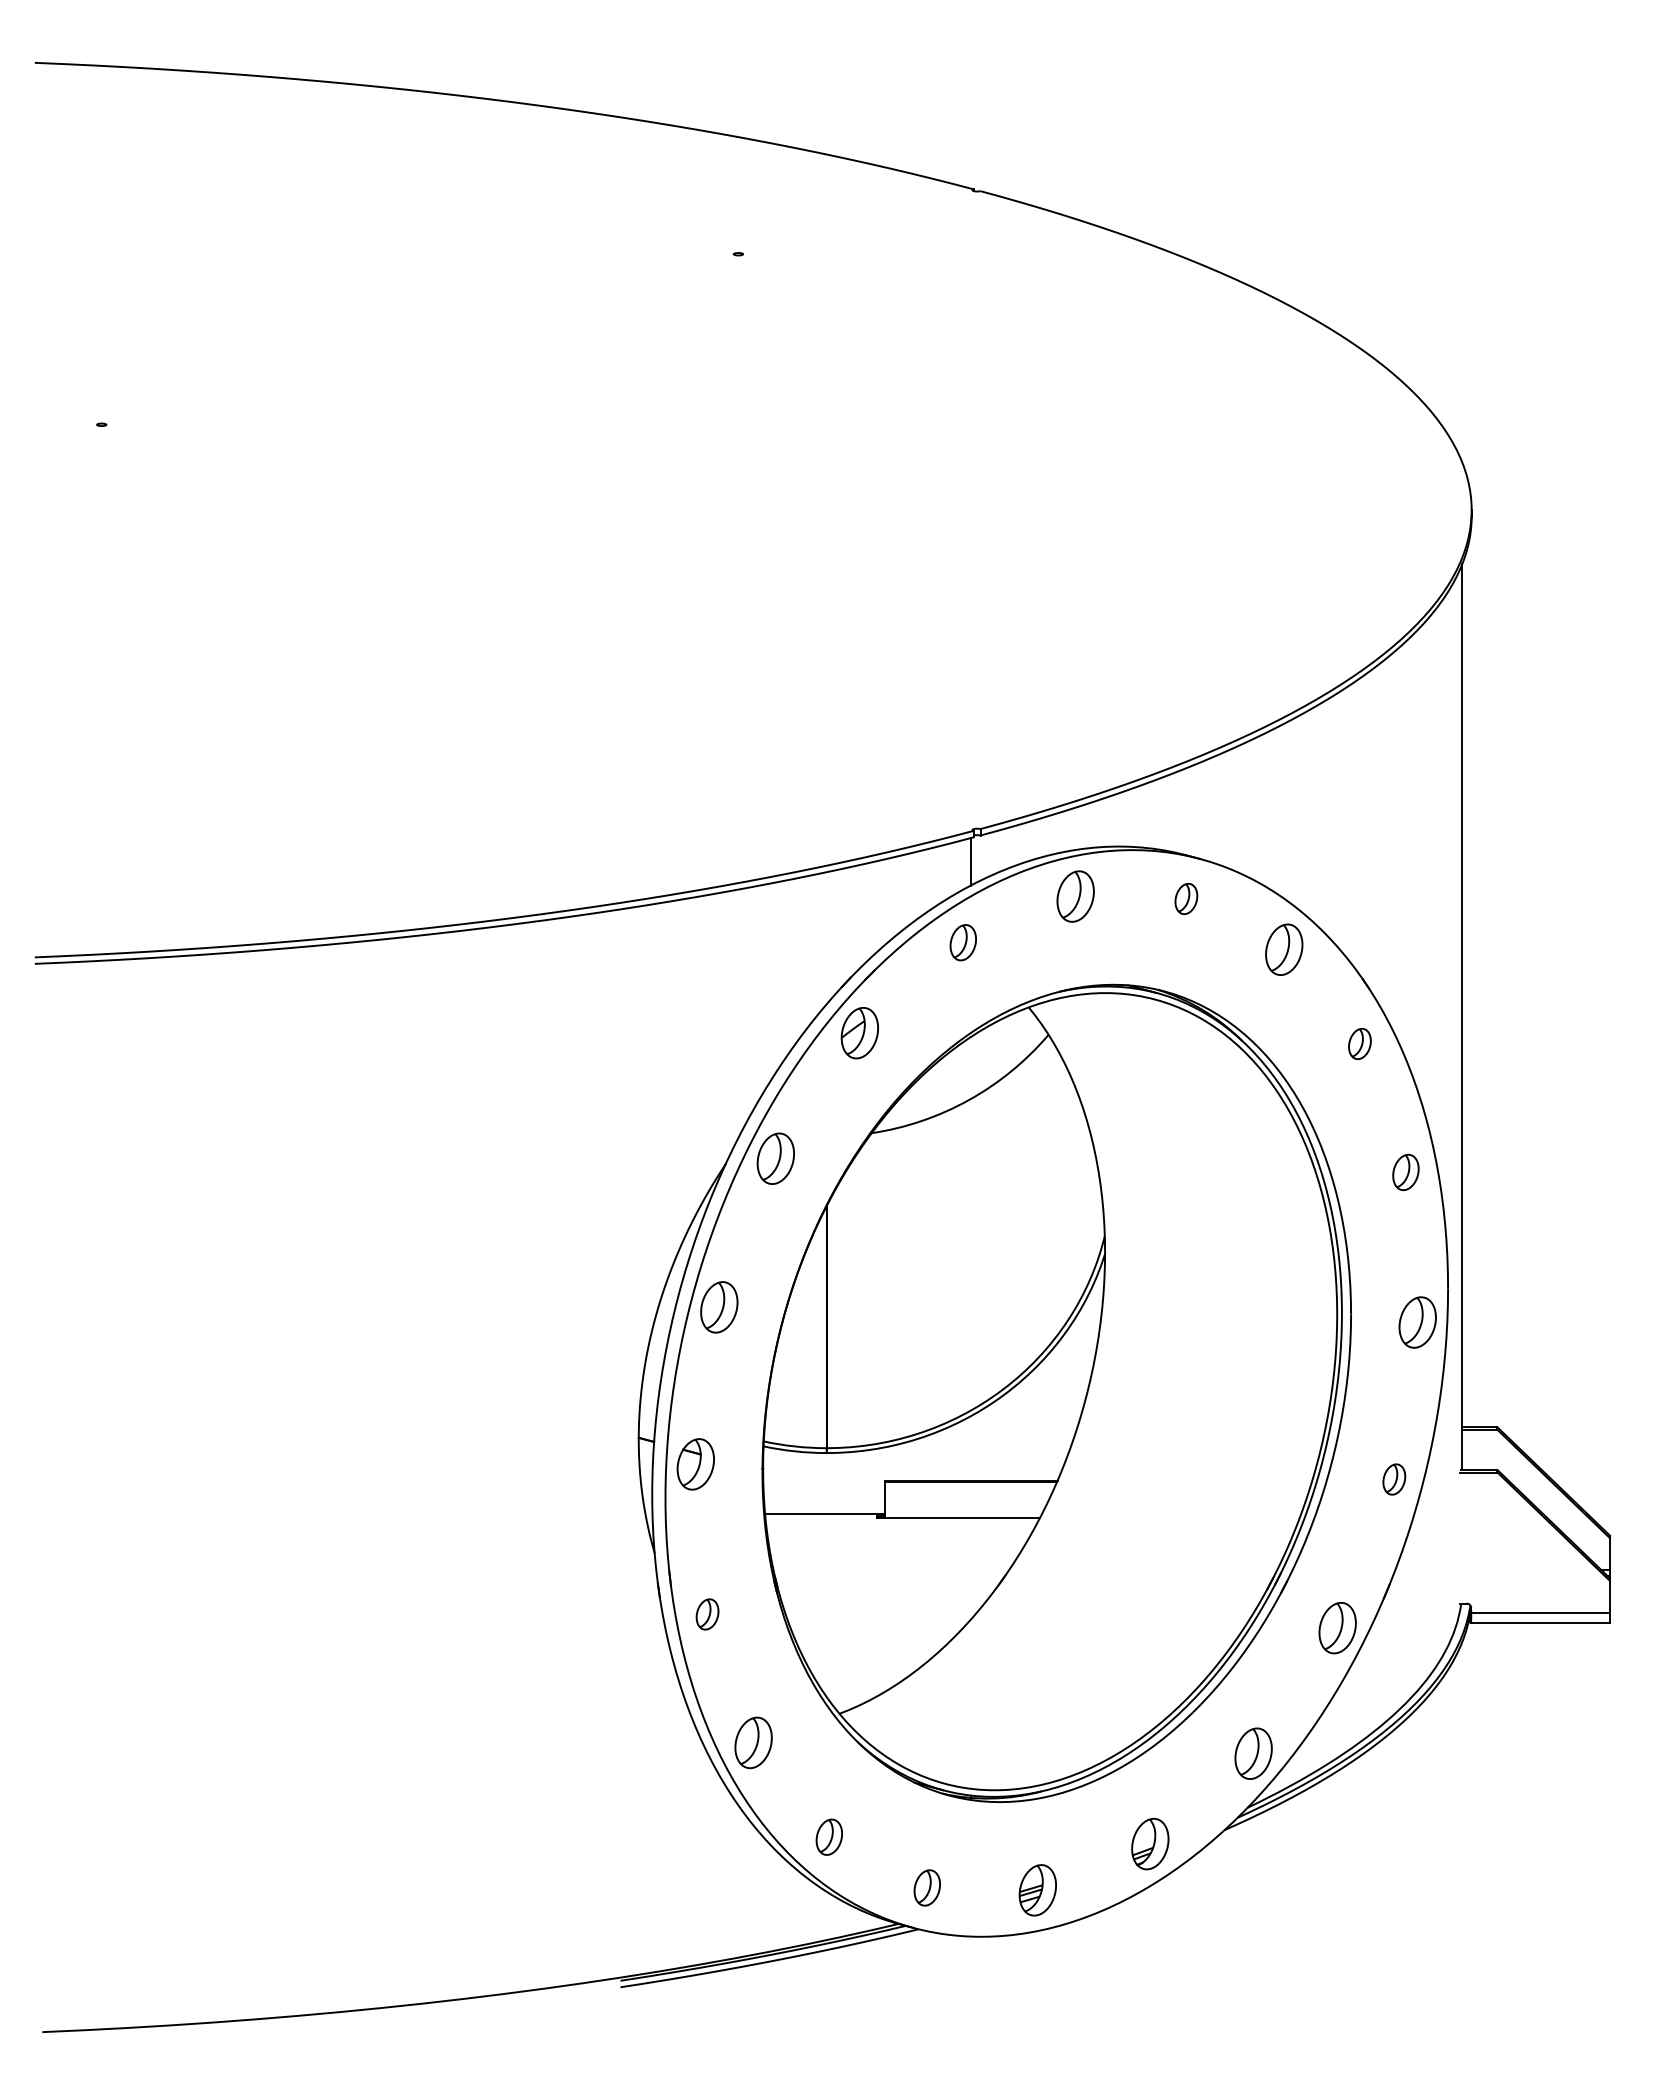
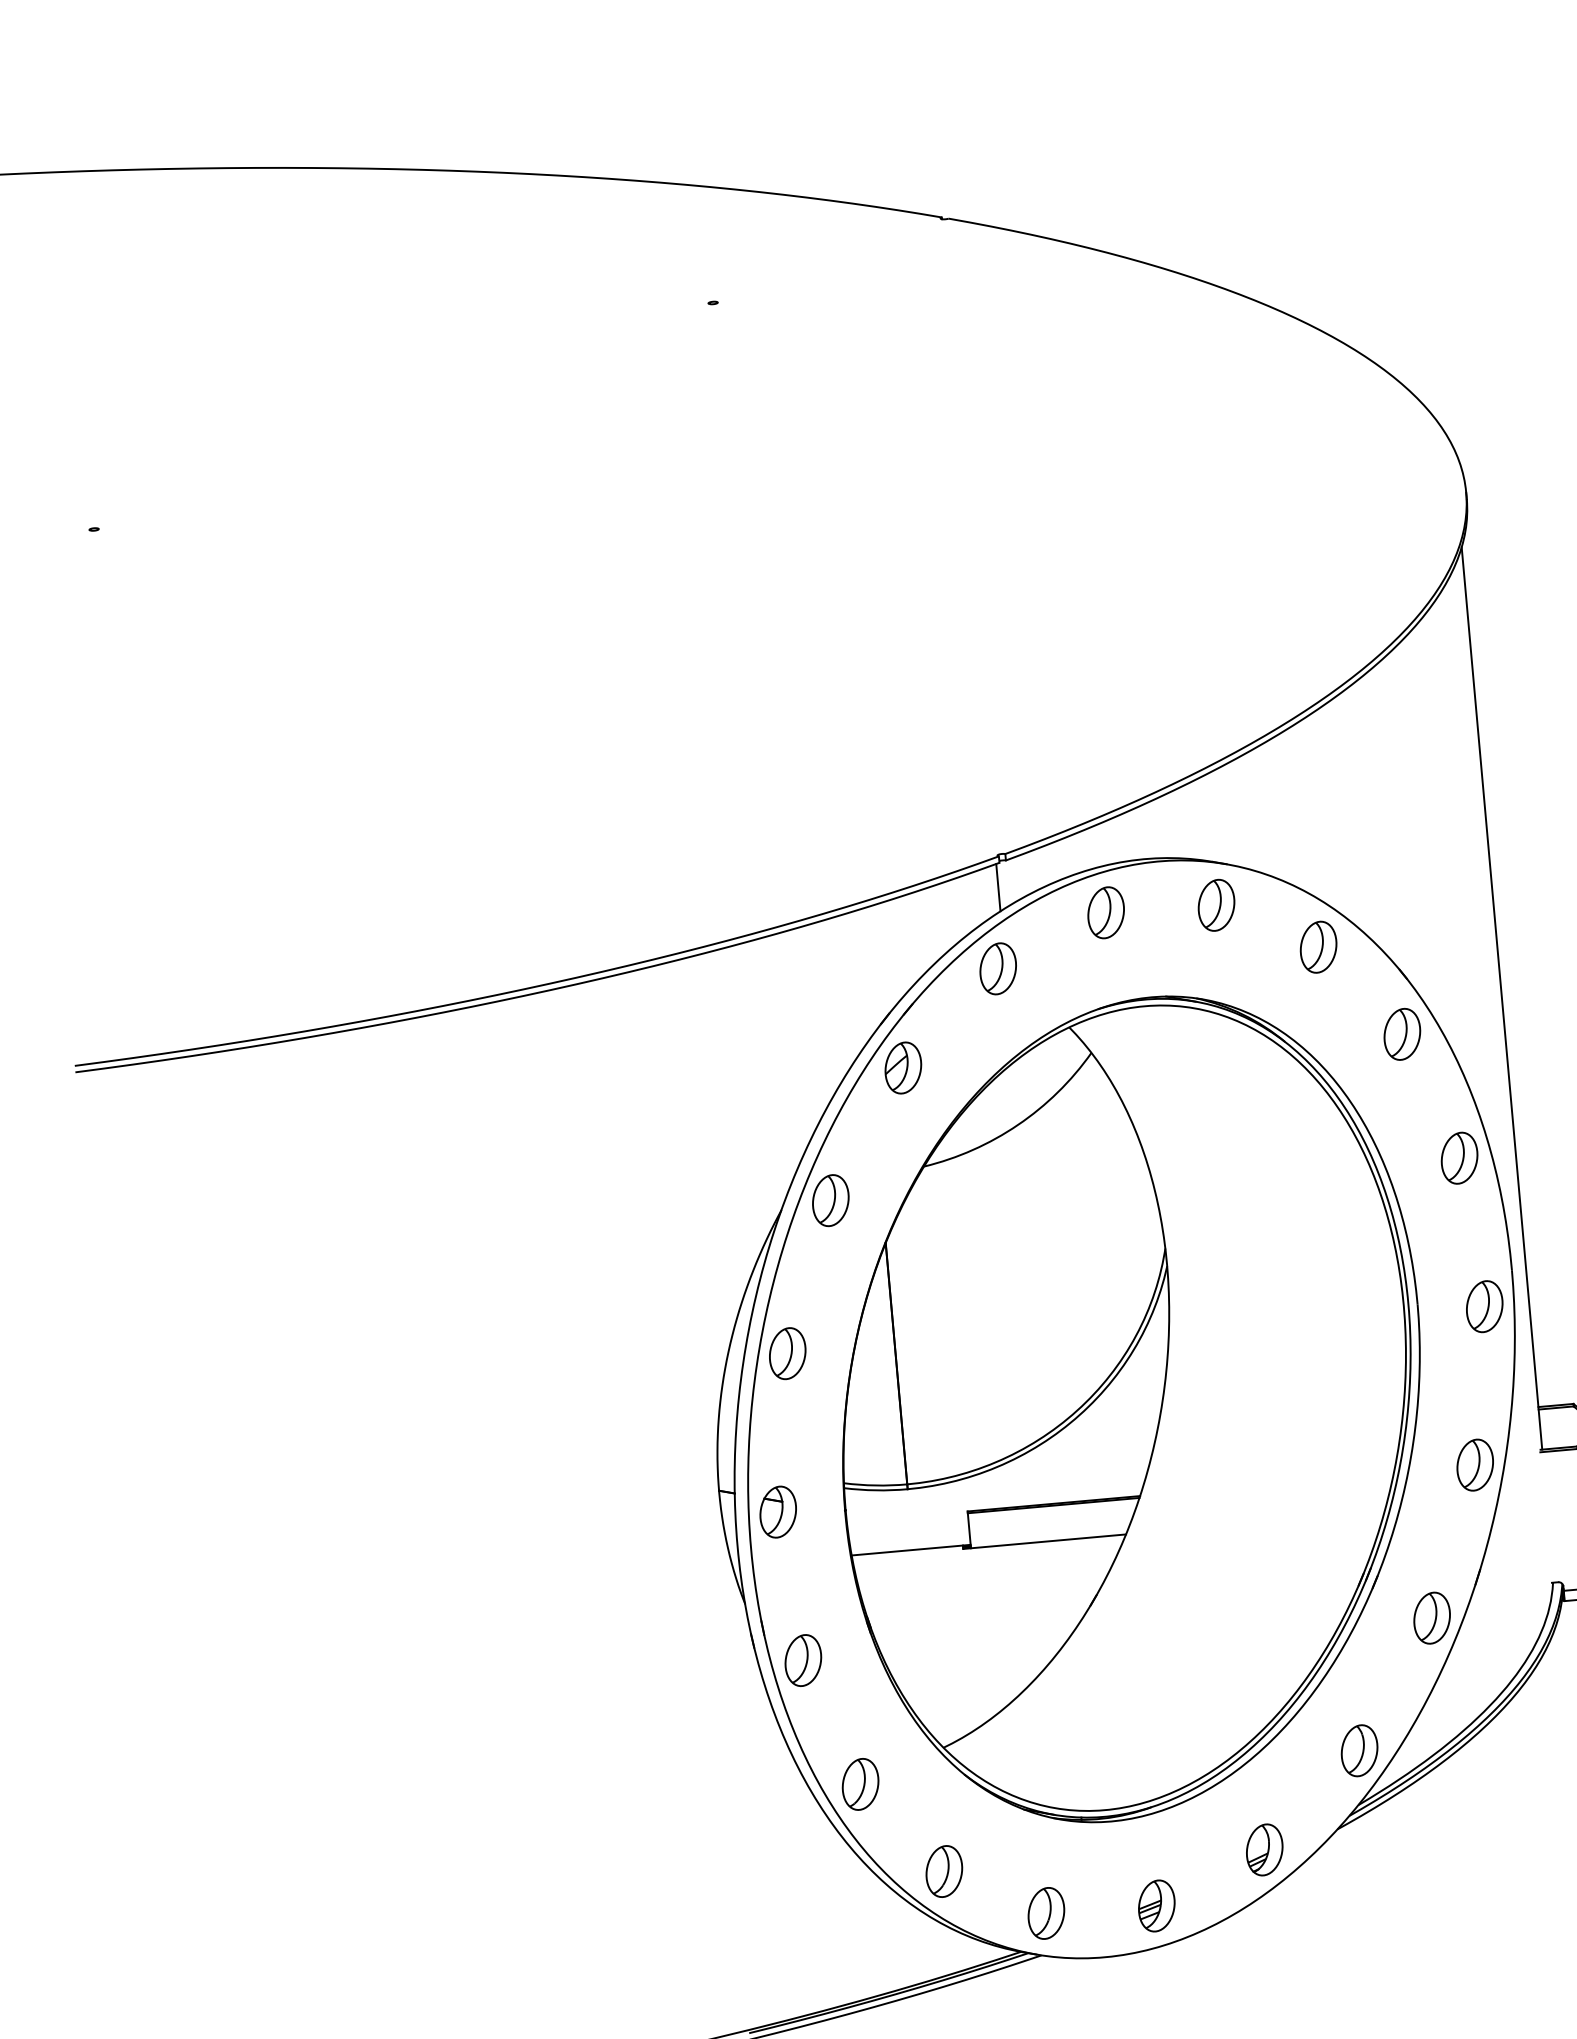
part: (1186, 898) -> (1216, 904), size x1.67
part: (963, 942) -> (998, 968), size x1.43
part: (1359, 1043) -> (1401, 1033), size x1.67
part: (1405, 1172) -> (1459, 1158), size x1.43
part: (1394, 1479) -> (1475, 1465), size x1.67
part: (707, 1614) -> (803, 1660), size x1.67
part: (829, 1837) -> (944, 1871), size x1.43
part: (927, 1887) -> (1046, 1912), size x1.43

